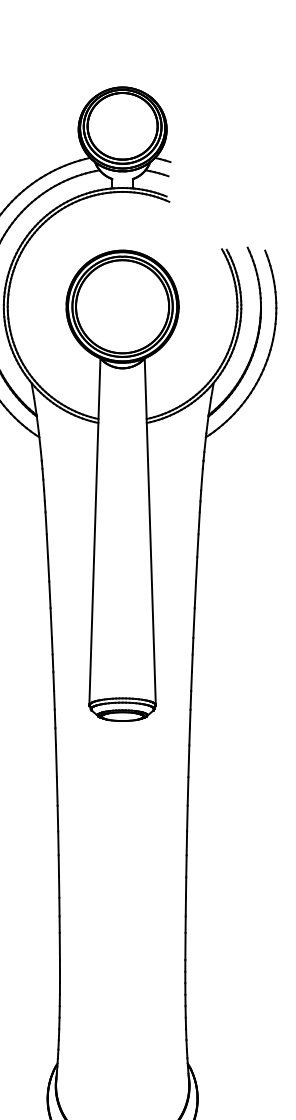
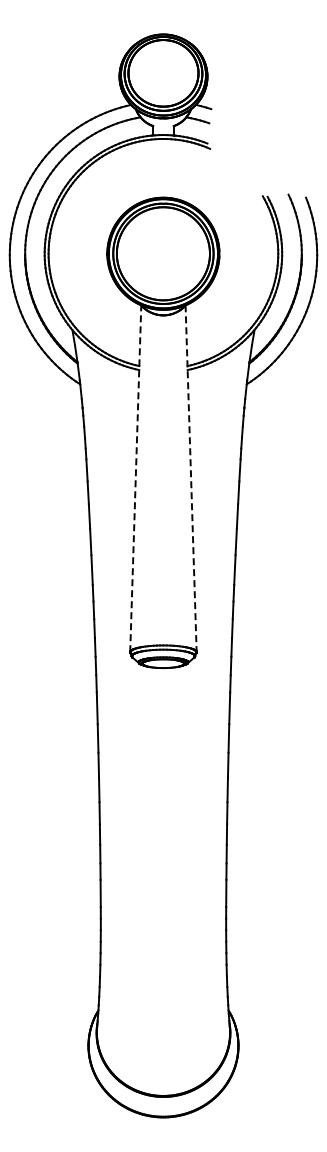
line: (94, 531) -> (135, 478), solid -> dashed
line: (150, 531) -> (191, 478), solid -> dashed

